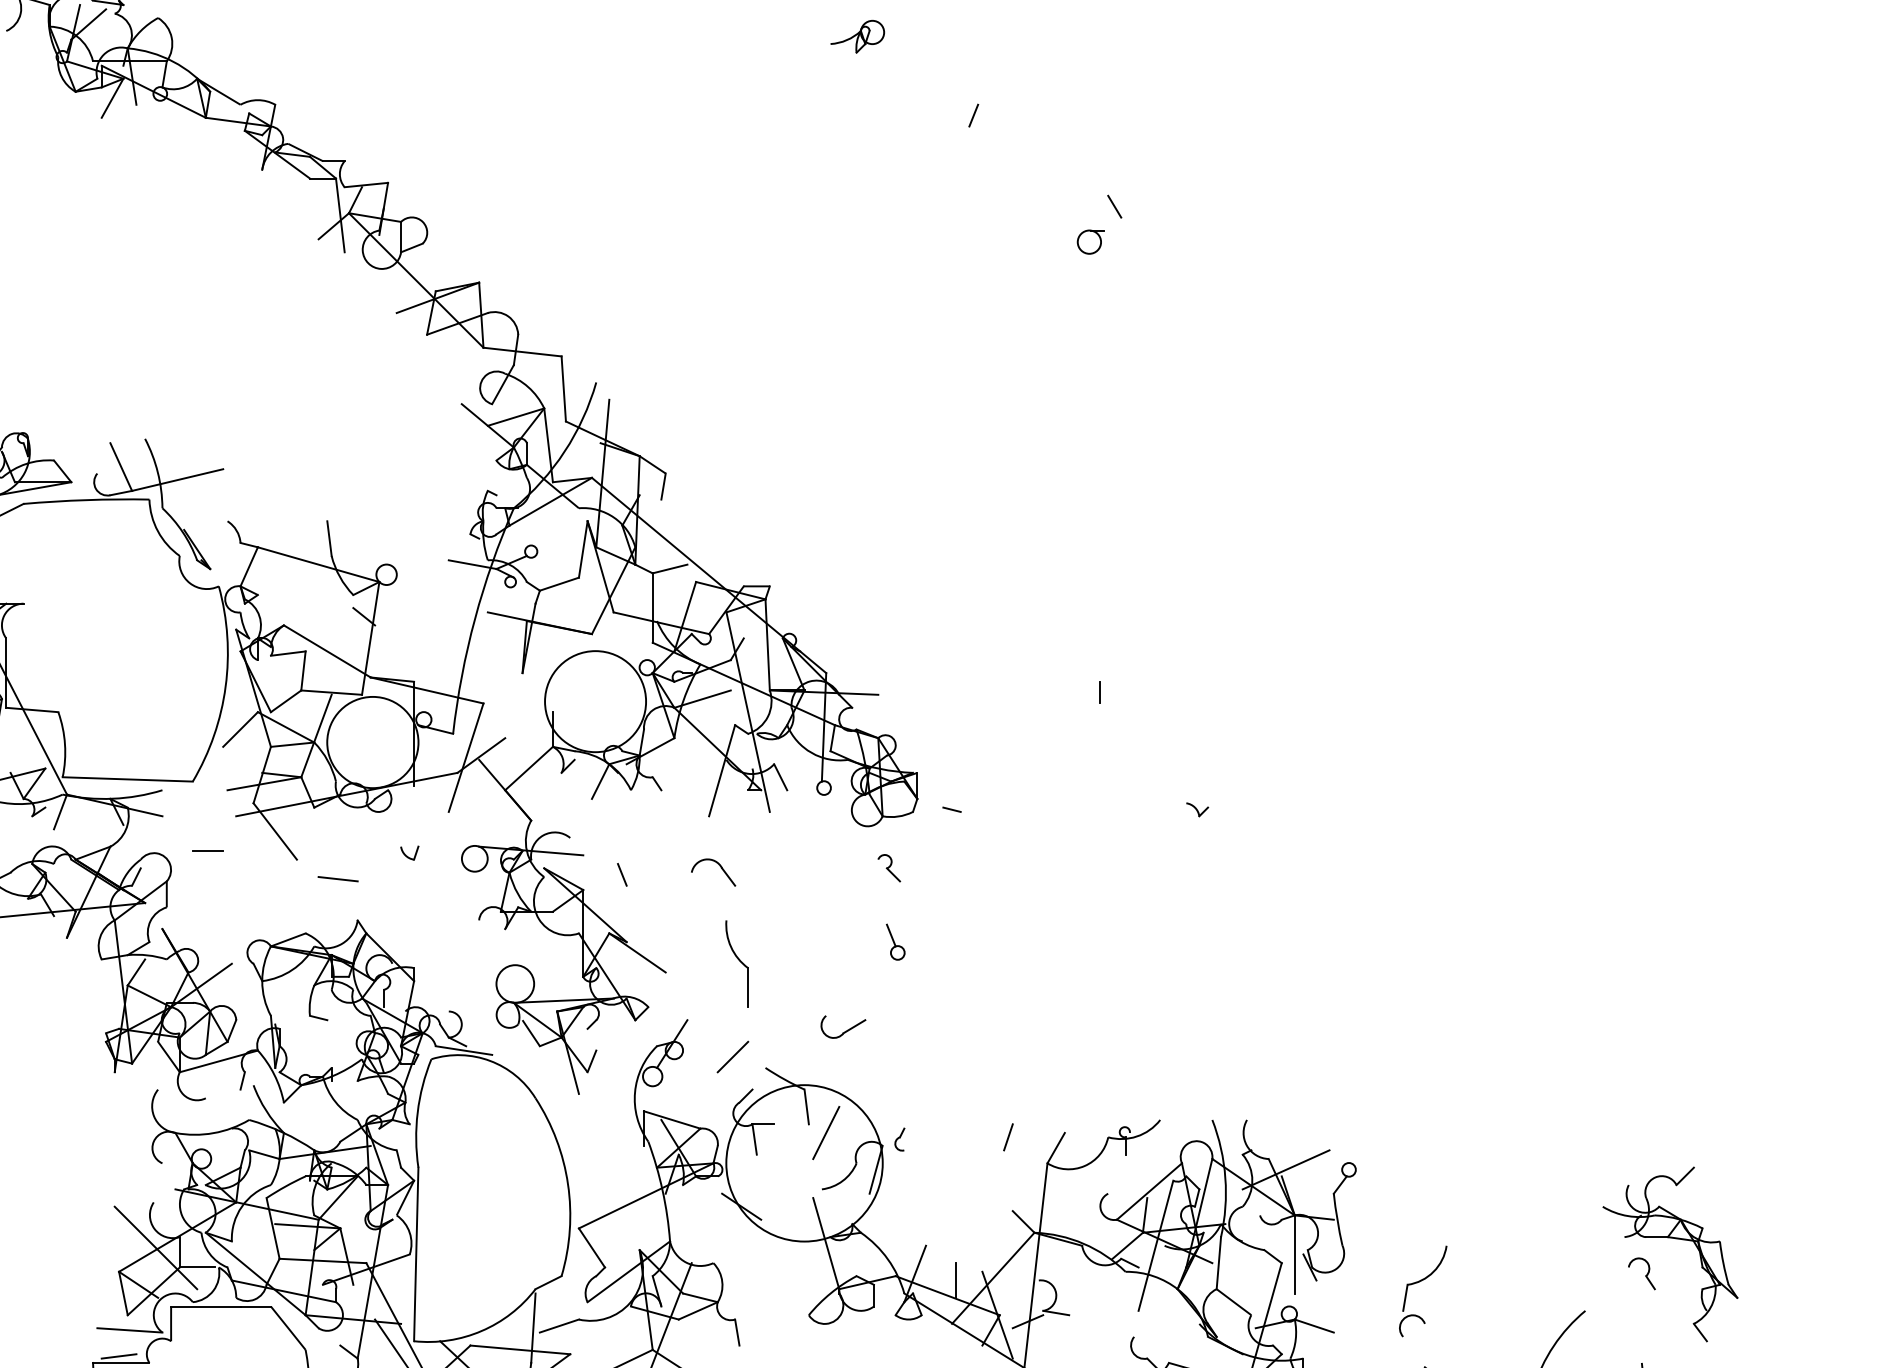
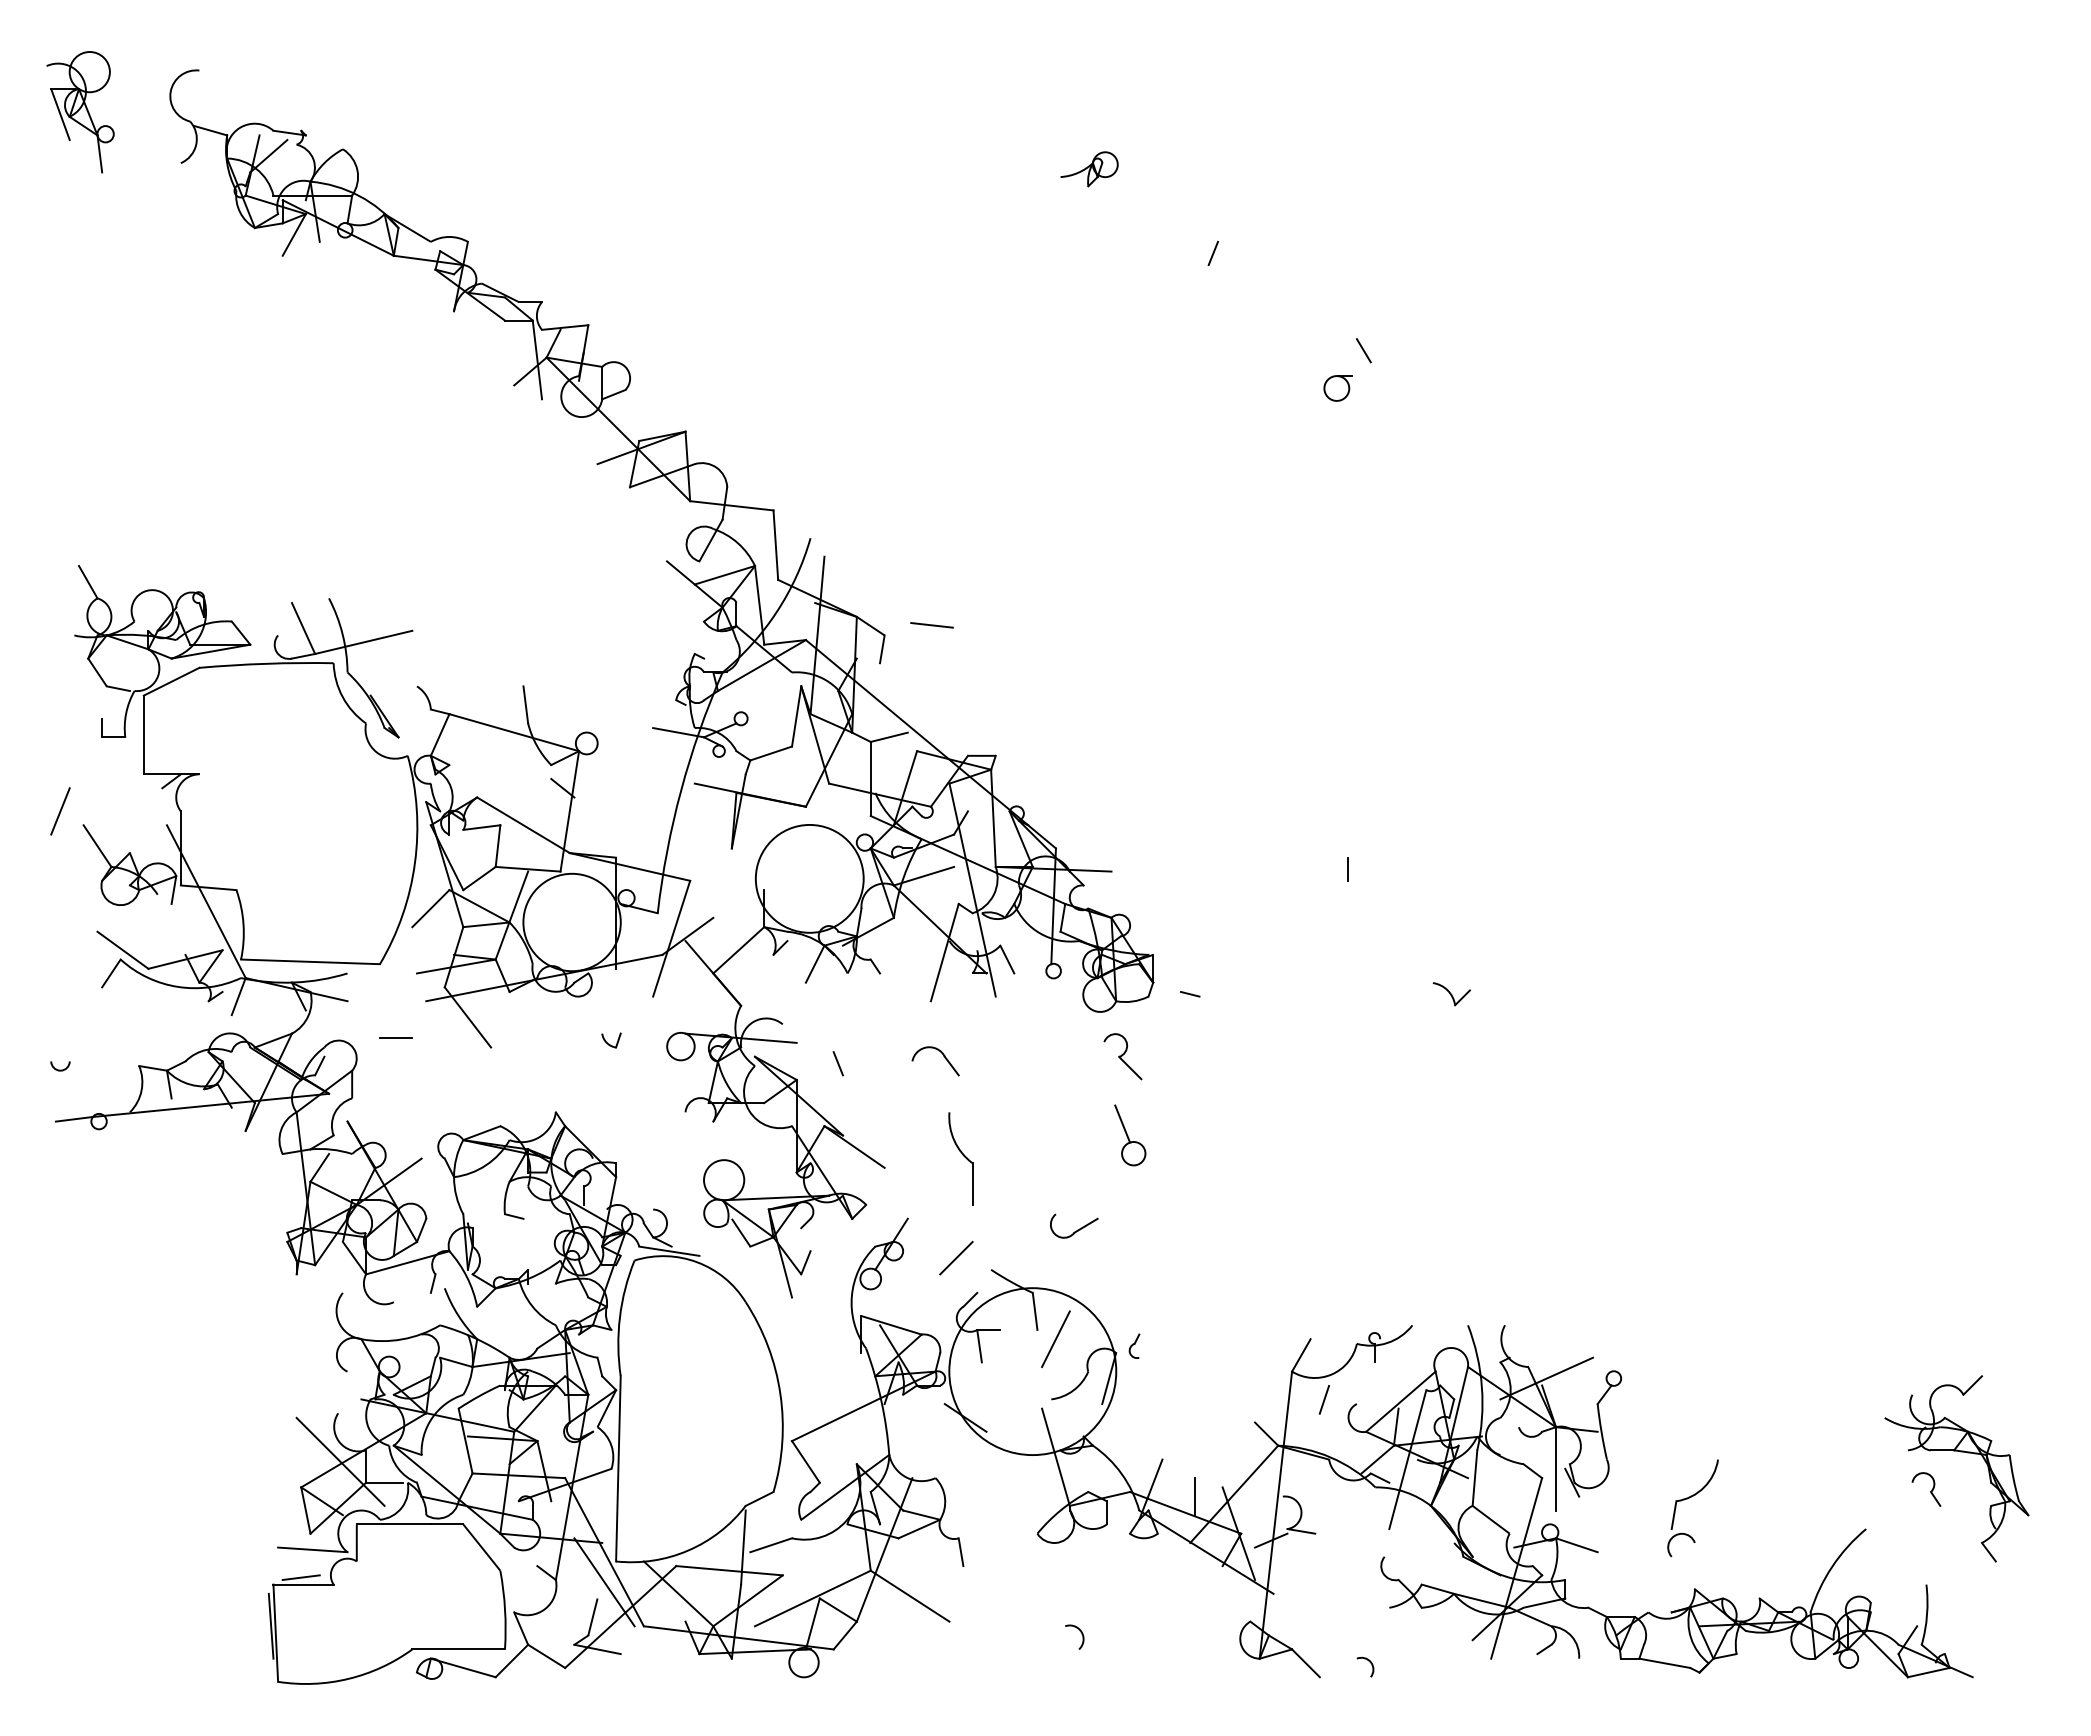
part: (1197, 809) -> (1452, 994), size x1.6
part: (889, 868) -> (1123, 1056), size x1.6
line: (337, 879) -> (931, 625), moved
part: (895, 942) -> (1129, 1135), size x1.6
line: (1007, 1137) -> (1323, 1399), moved

